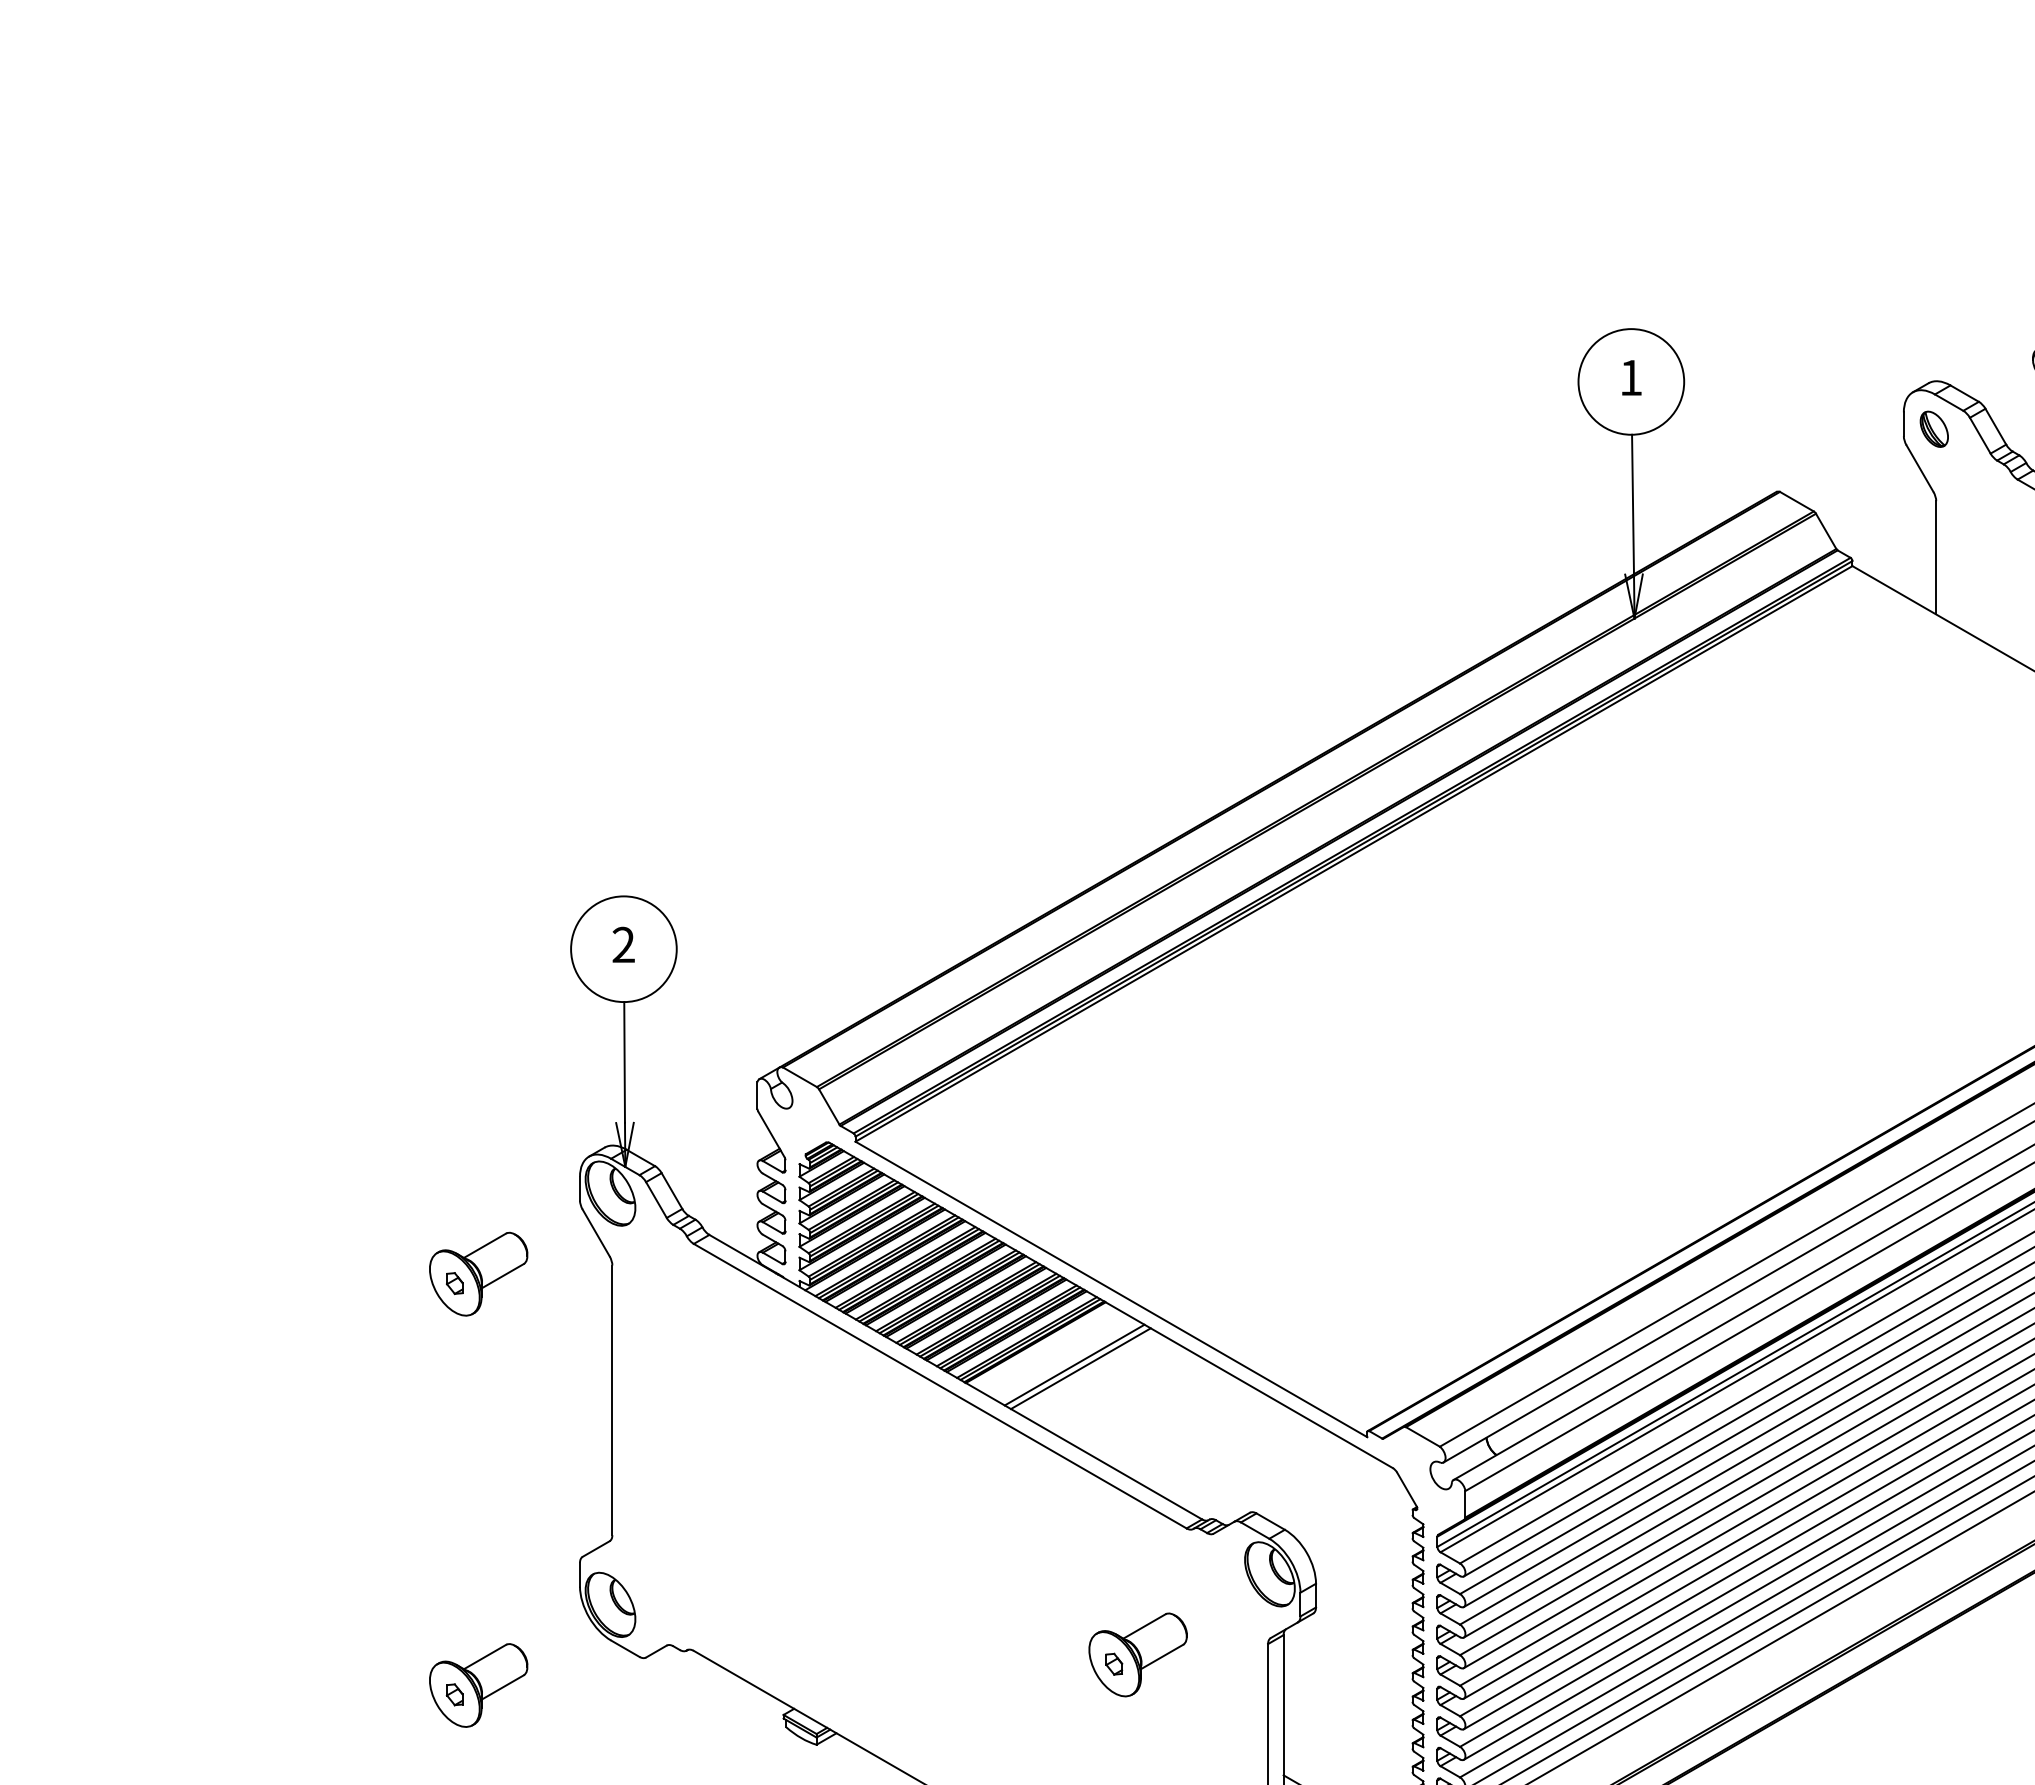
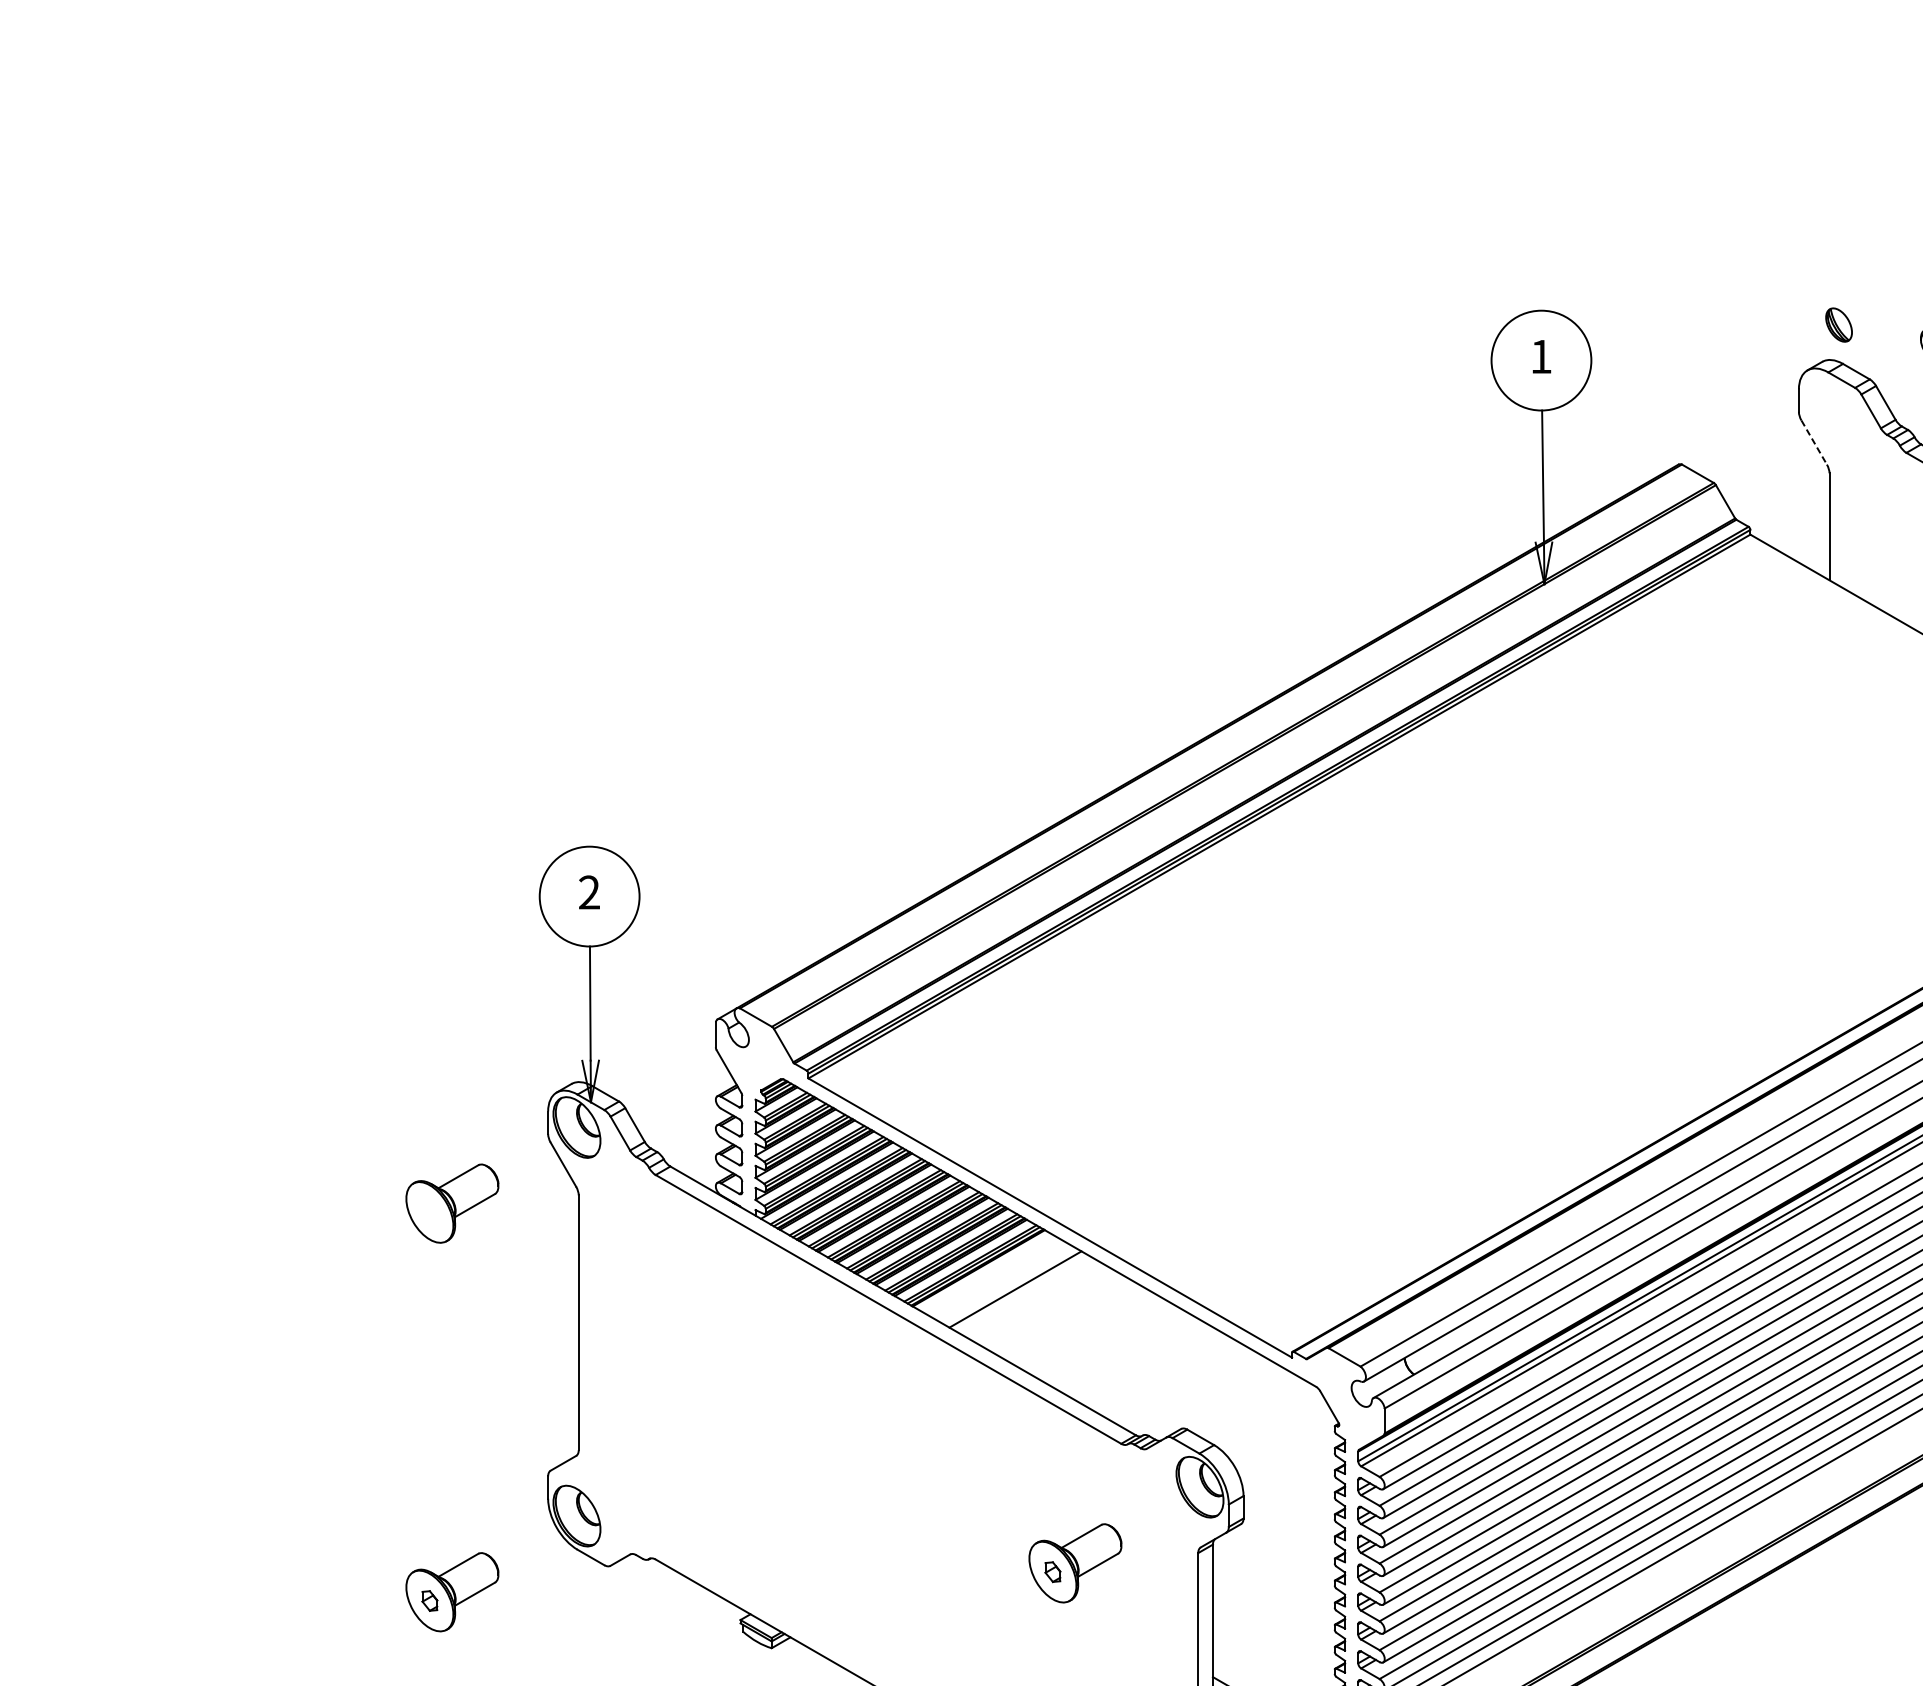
part: (1933, 428) -> (1838, 324), moved
line: (1920, 468) -> (1814, 442), solid -> dashed
part: (454, 1283) -> (429, 1212), removed
line: (1080, 1368) -> (1021, 1292), removed

